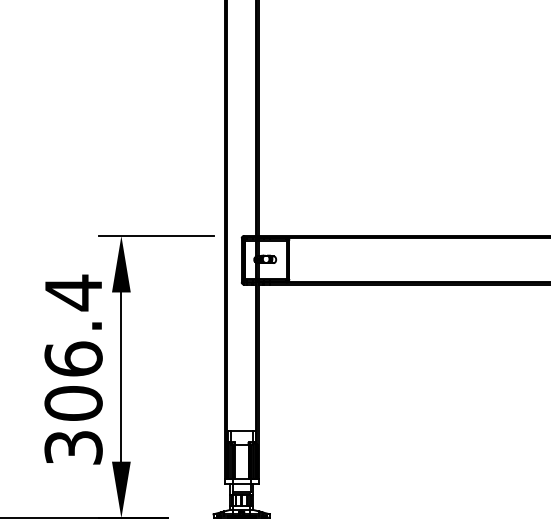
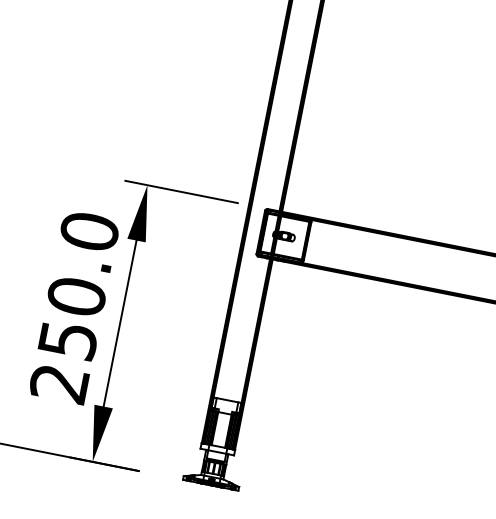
text: (73, 369) -> (74, 306), 306.4 -> 250.0

